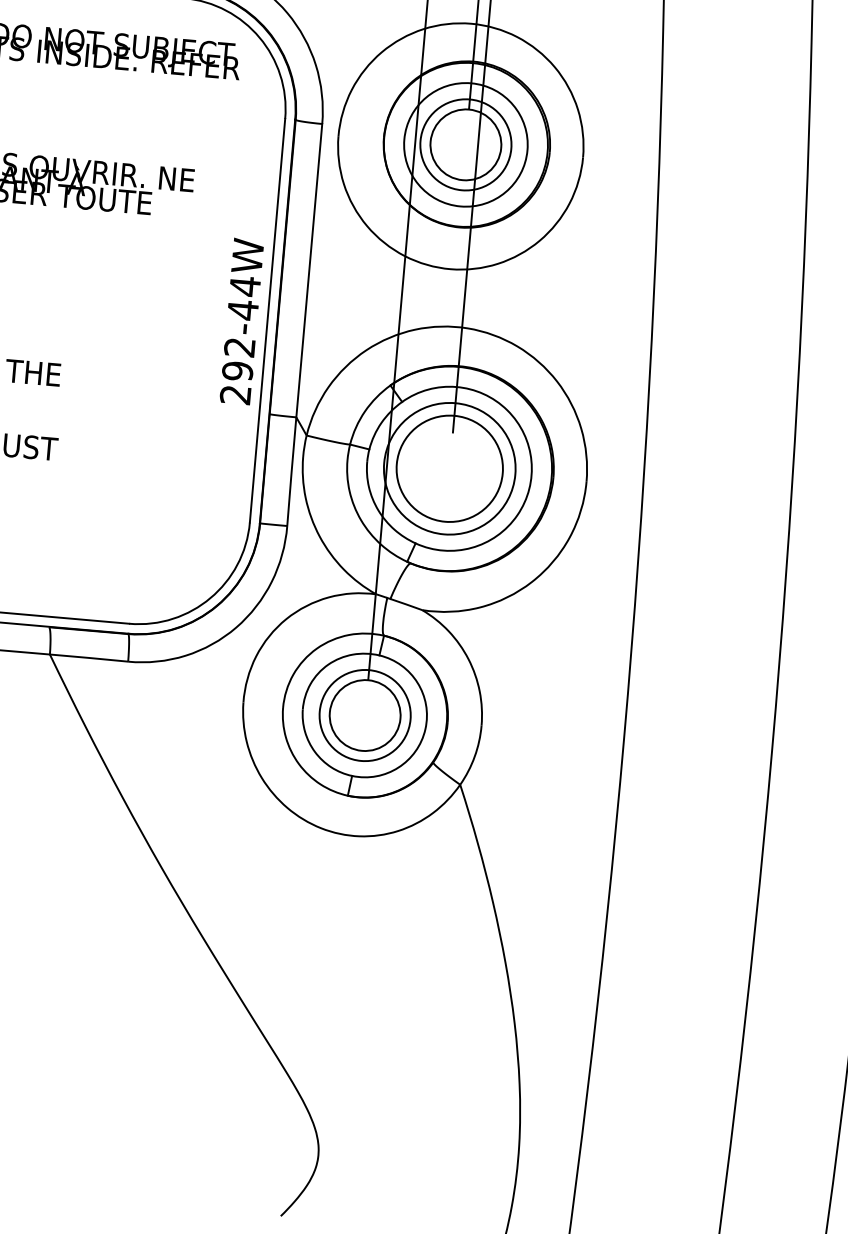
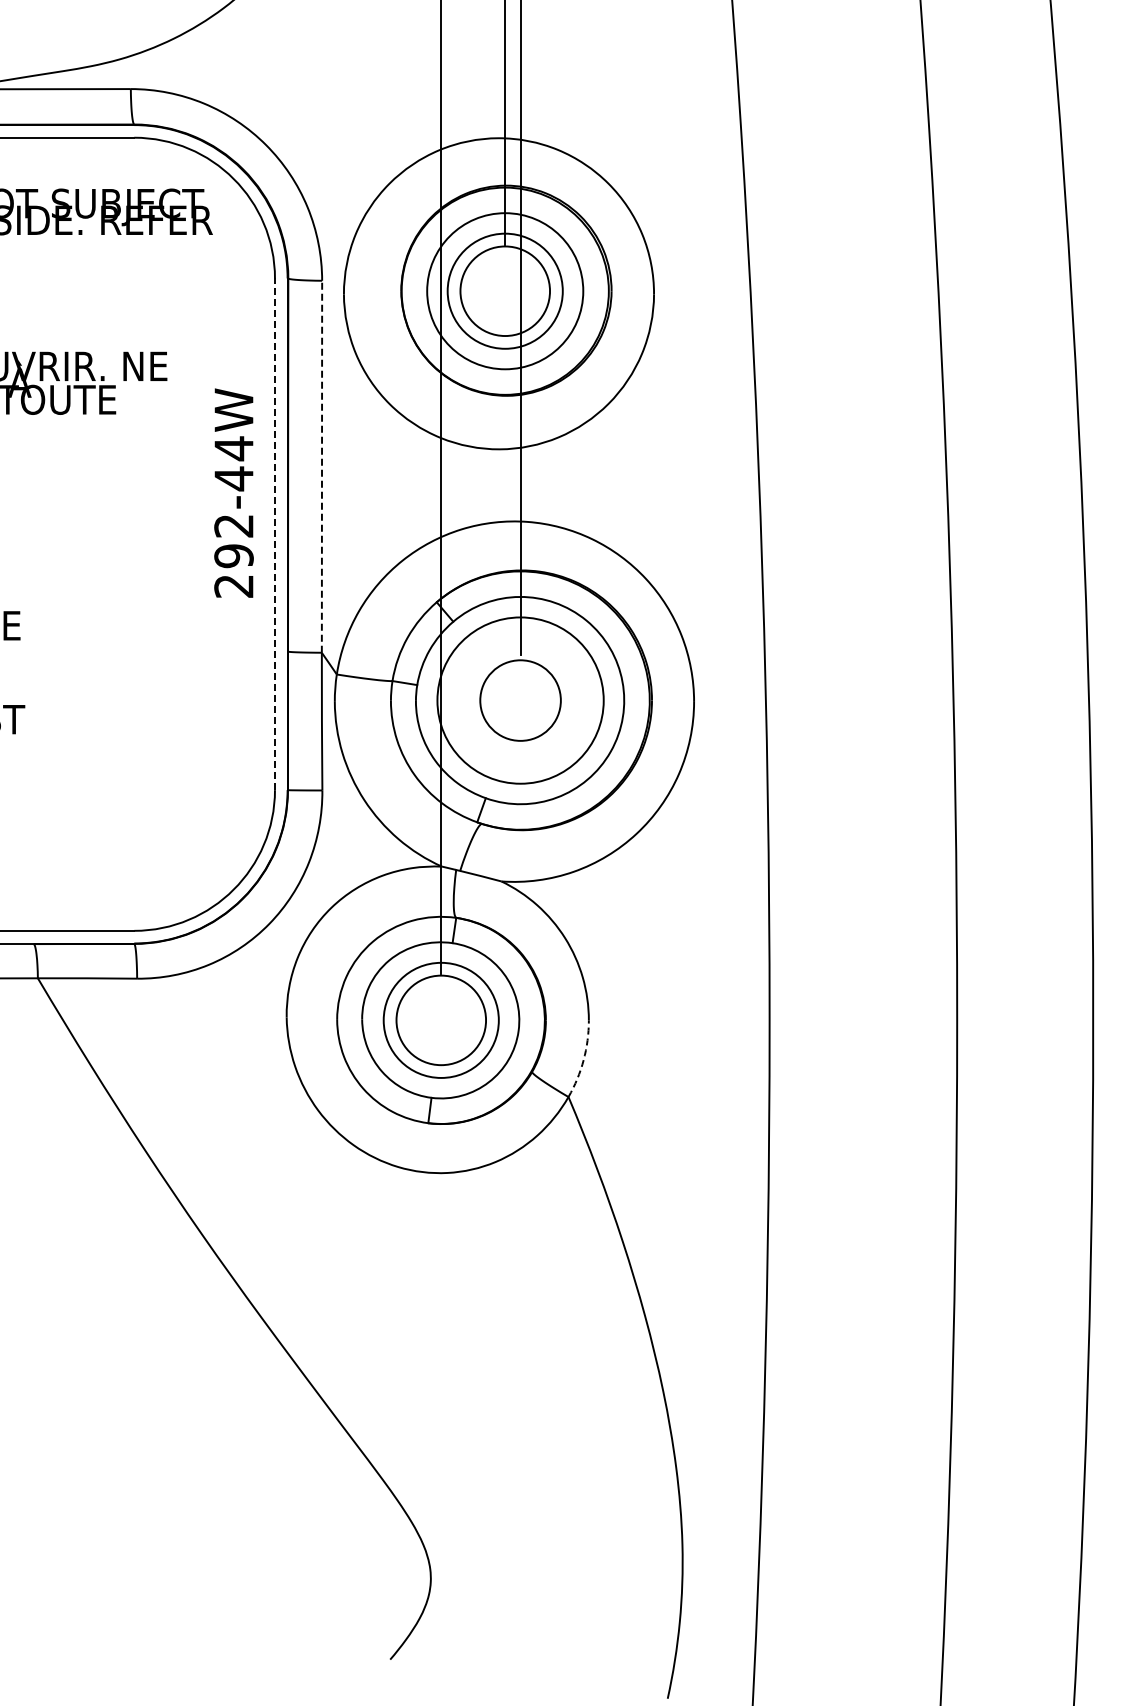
line: (309, 270) -> (322, 466), solid -> dashed
text: (241, 320) -> (233, 492), moved
line: (267, 320) -> (274, 534), solid -> dashed
circle: (449, 468) -> (520, 700), size x0.6
arc: (474, 756) -> (583, 1060), solid -> dashed

